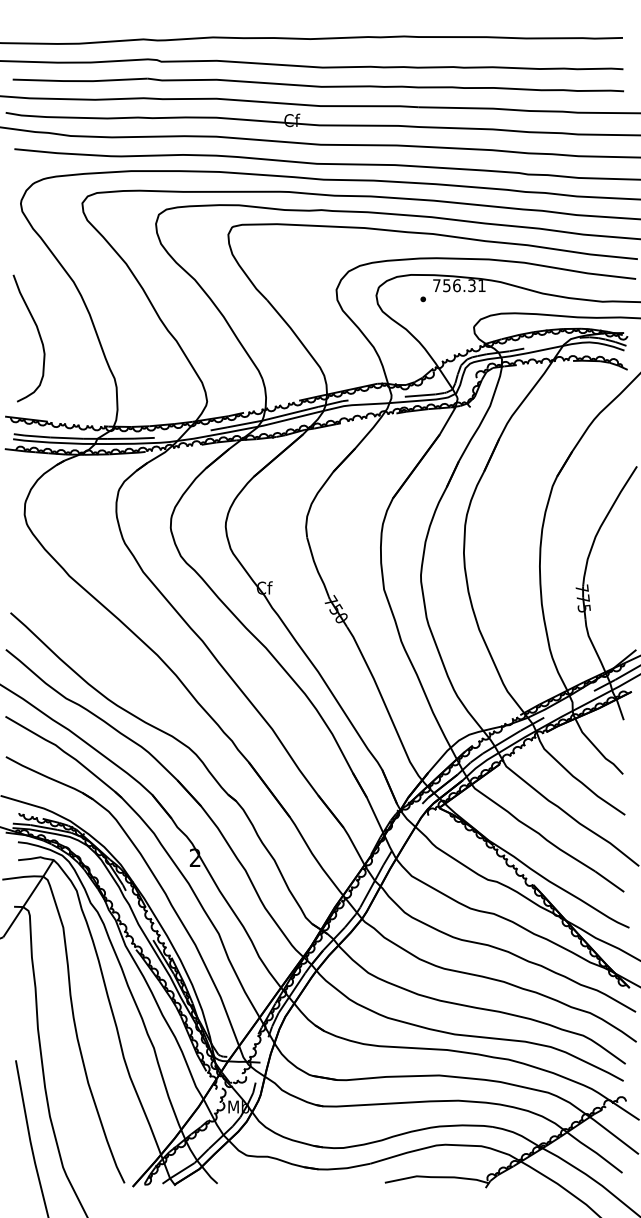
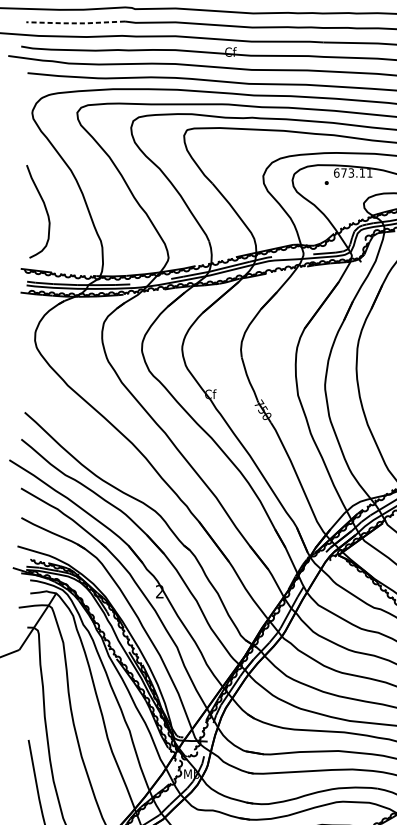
line: (80, 81) -> (75, 23), solid -> dashed
text: (454, 285) -> (349, 172), 756.31 -> 673.11

